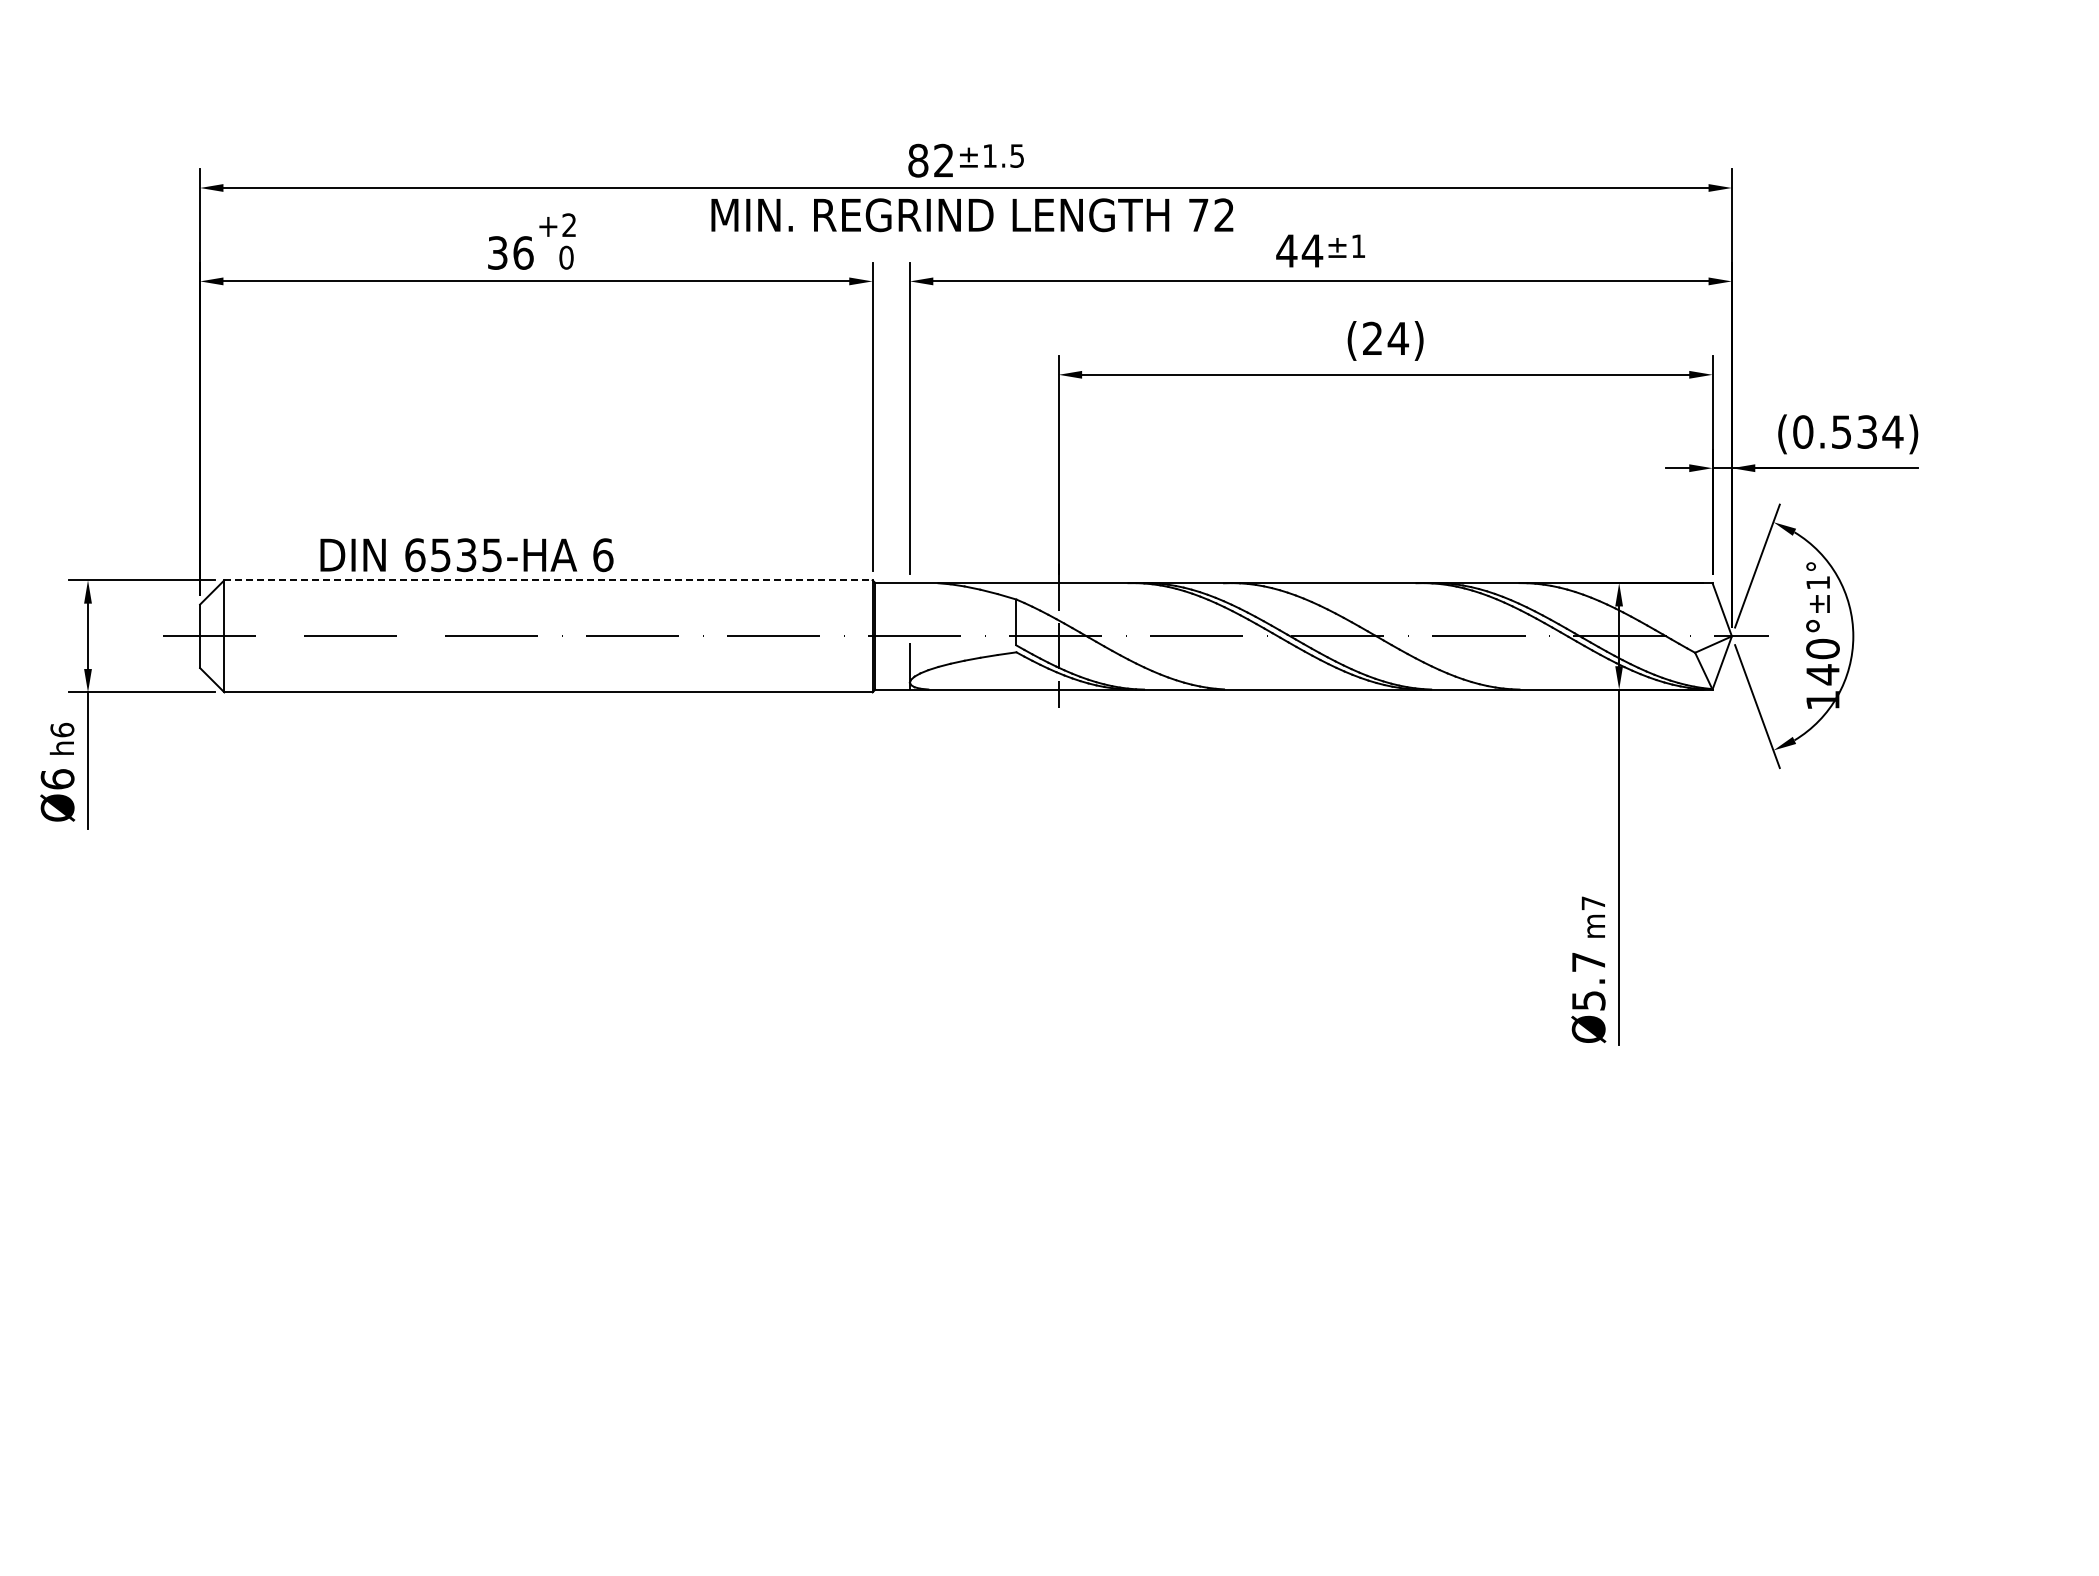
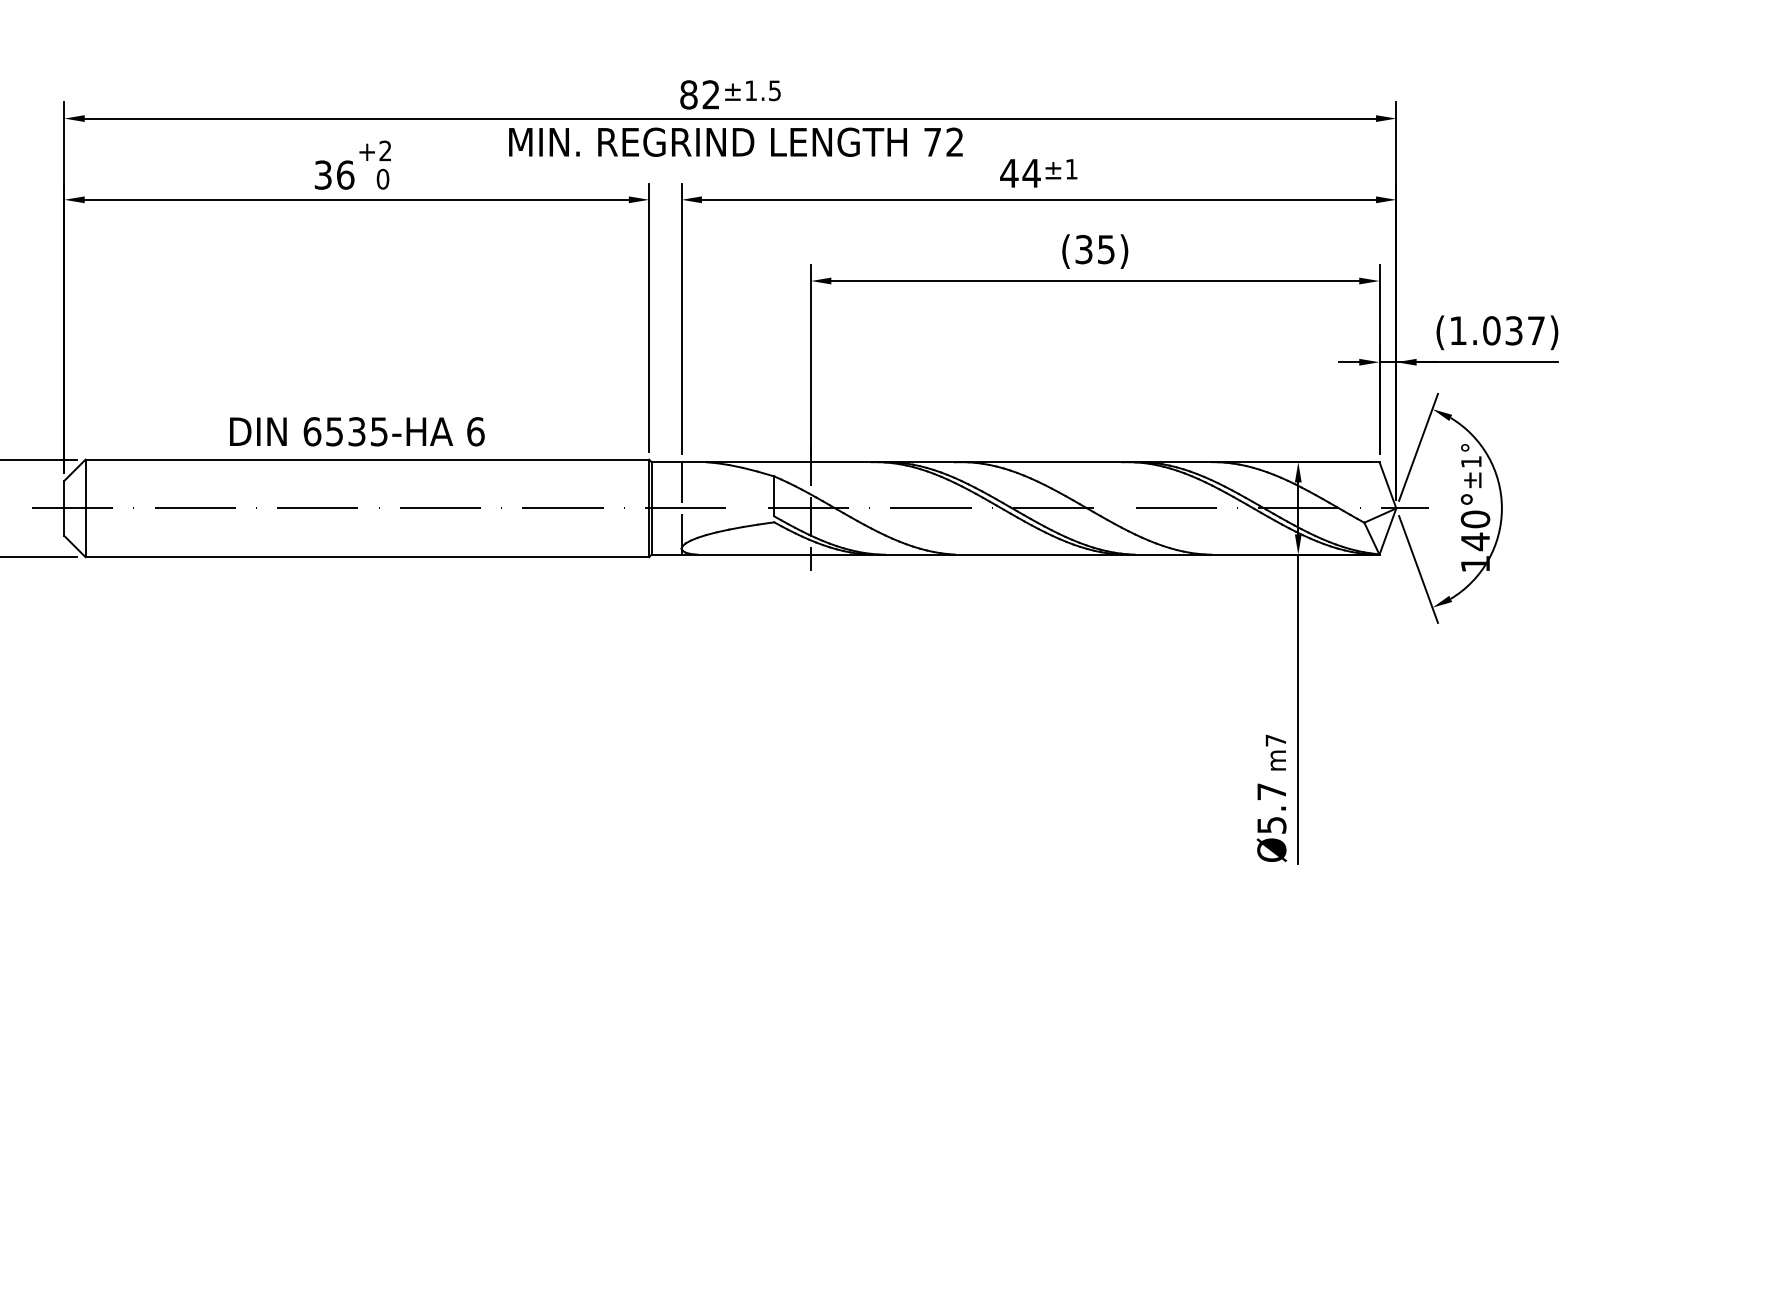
text: (1385, 338) -> (1095, 249), (24) -> (35)
text: (1848, 431) -> (1497, 330), (0.534) -> (1.037)
text: (466, 555) -> (356, 432), moved
line: (549, 580) -> (368, 459), dashed -> solid
line: (909, 609) -> (681, 485), added

